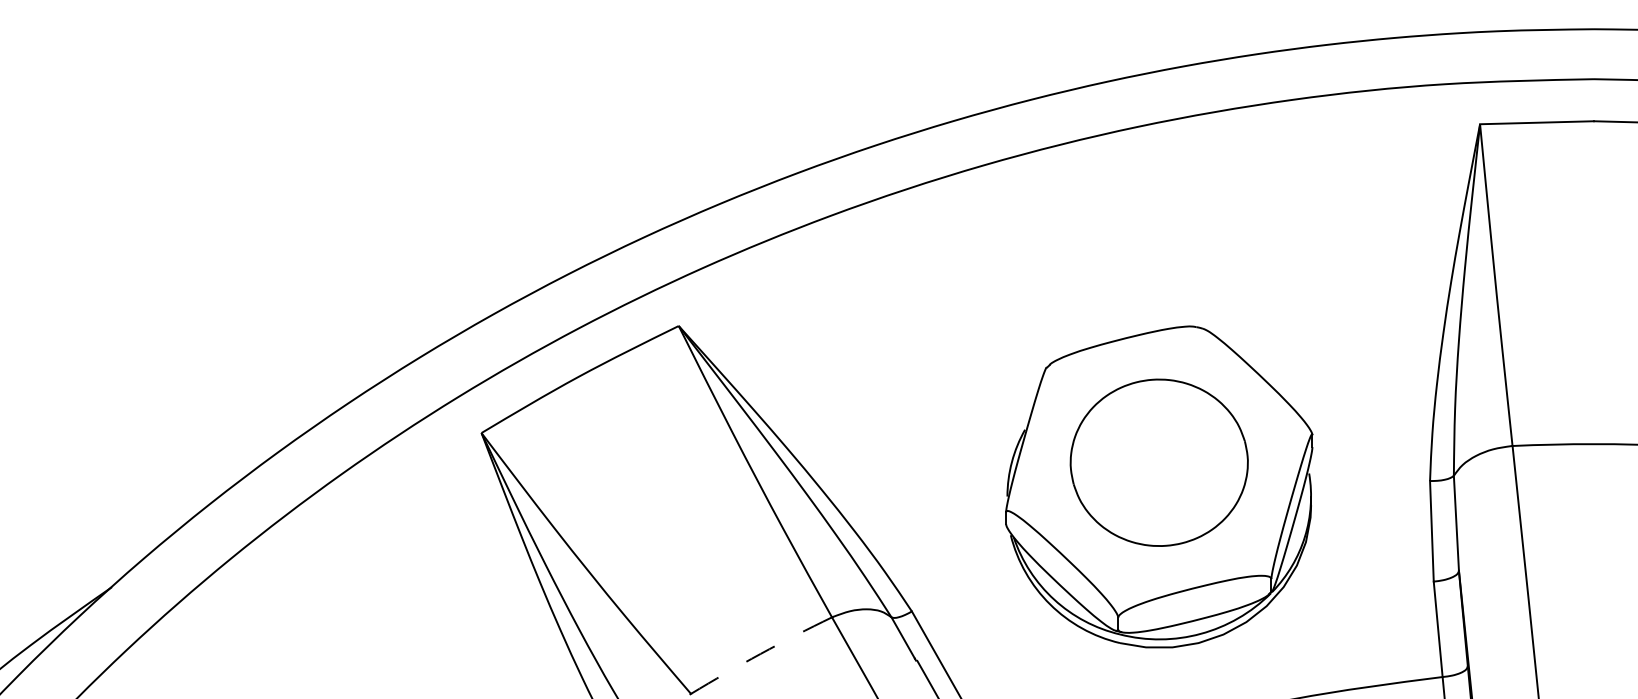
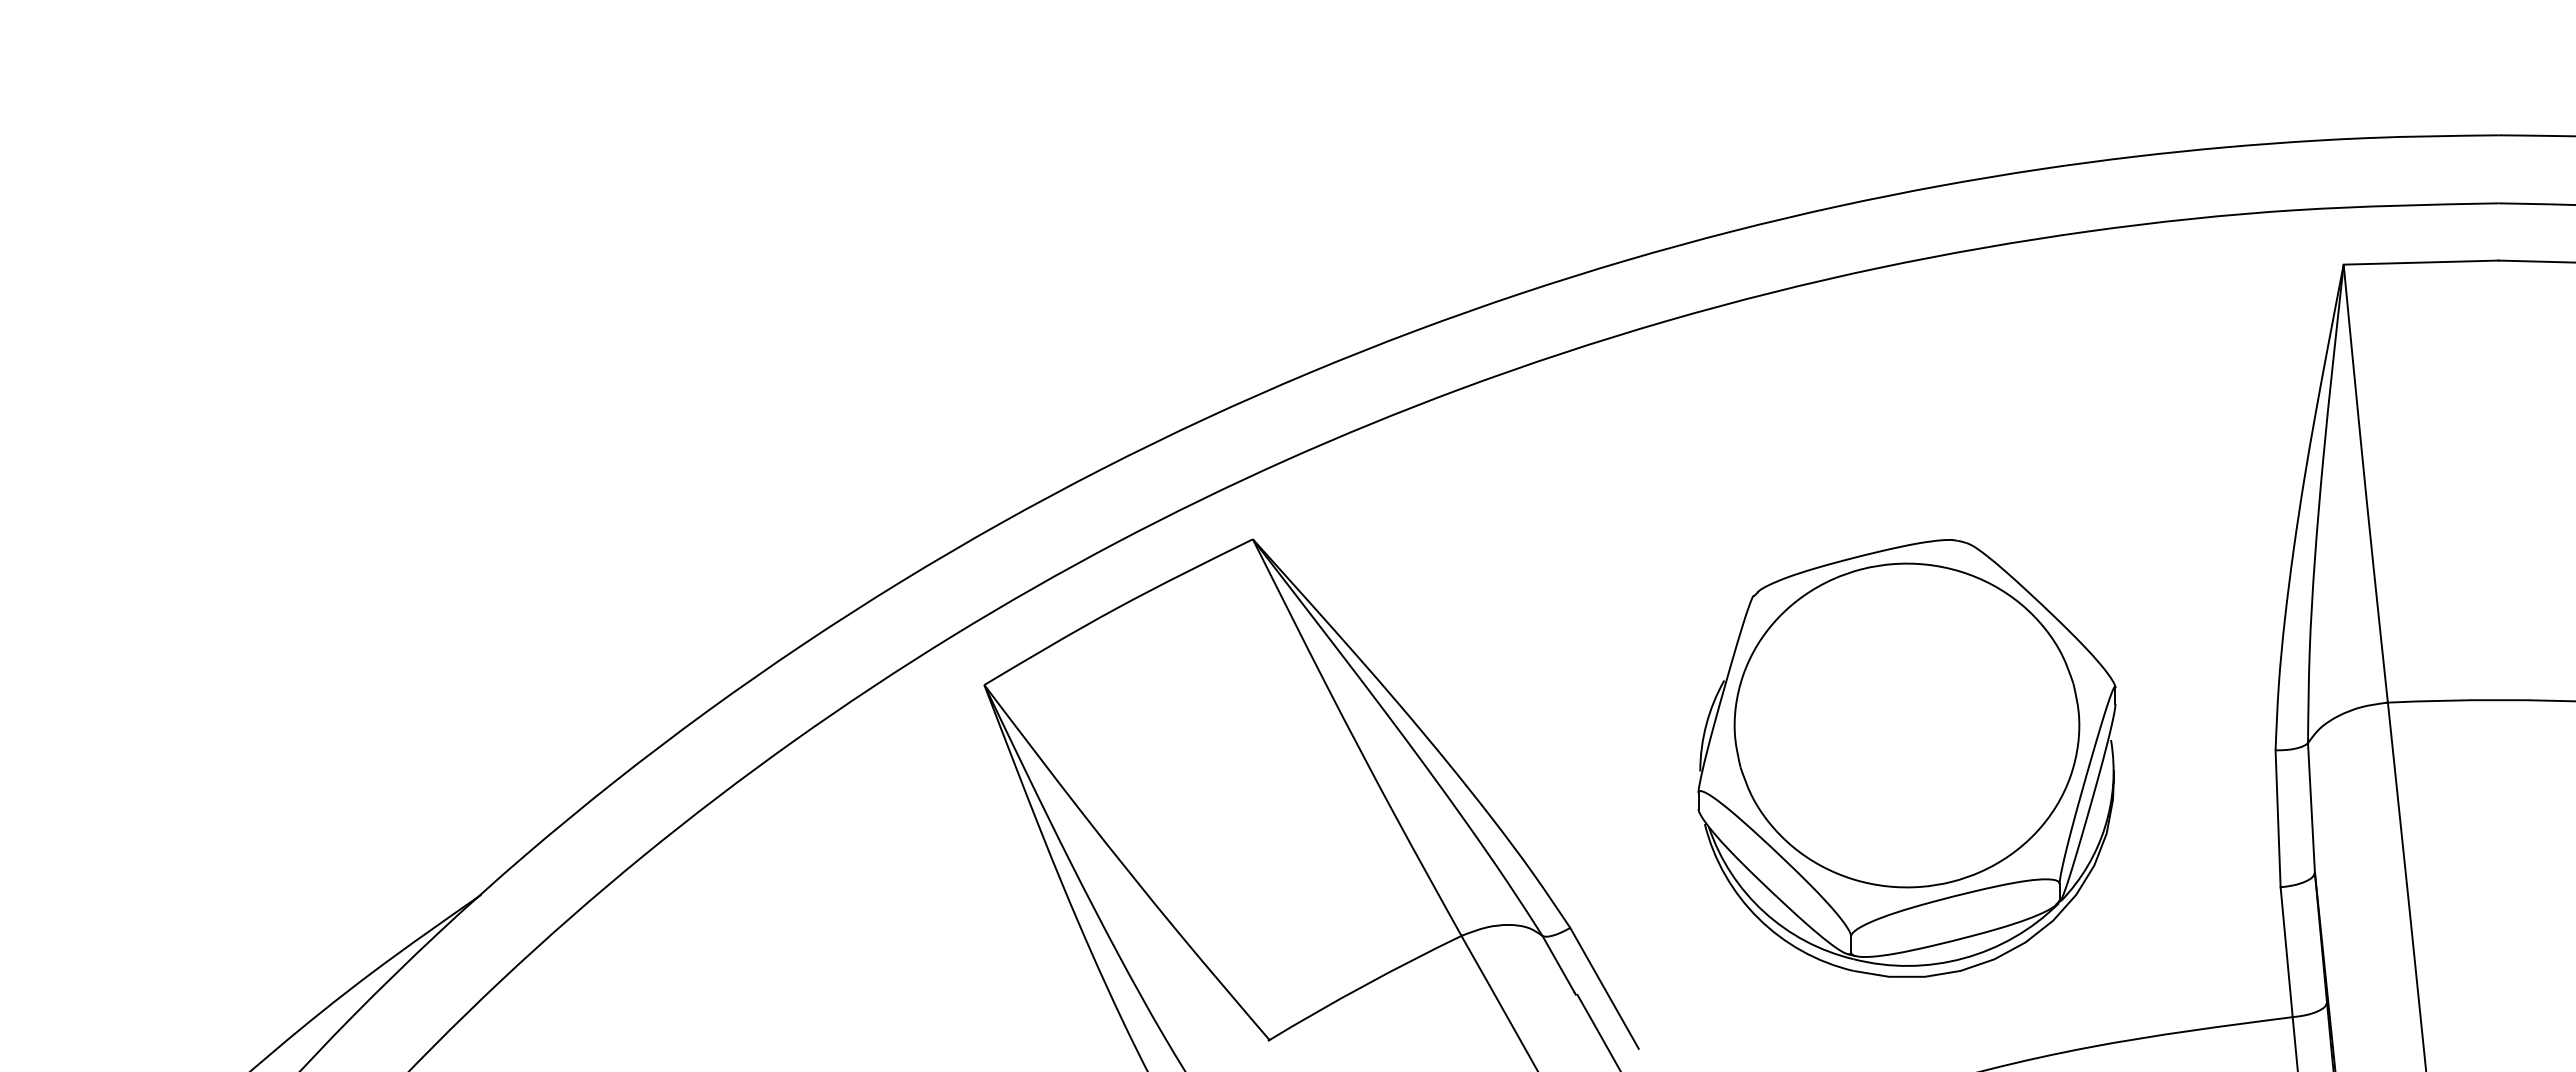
part: (1158, 462) -> (1906, 725), size x1.43
arc: (760, 653) -> (1364, 985), dashed -> solid

